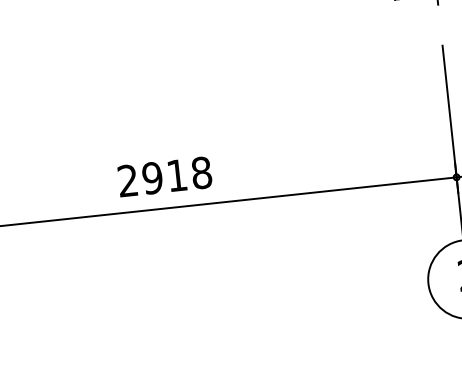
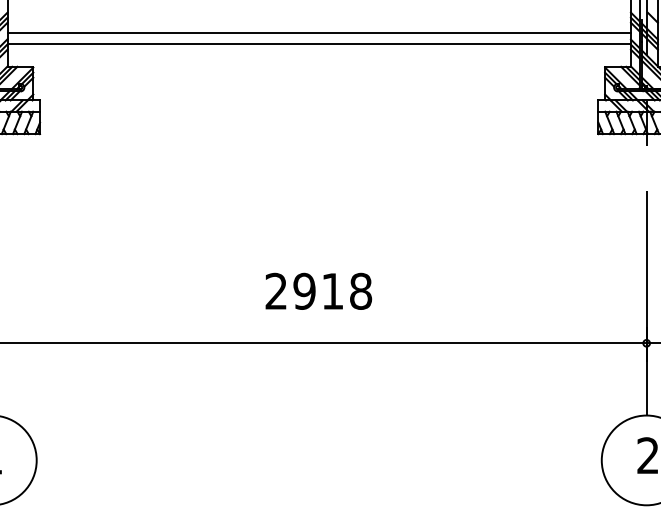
text: (164, 176) -> (318, 290), moved

